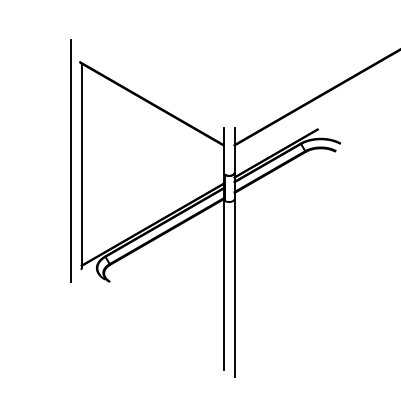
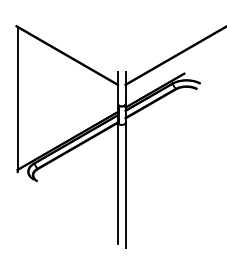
line: (70, 160) -> (9, 95), removed

